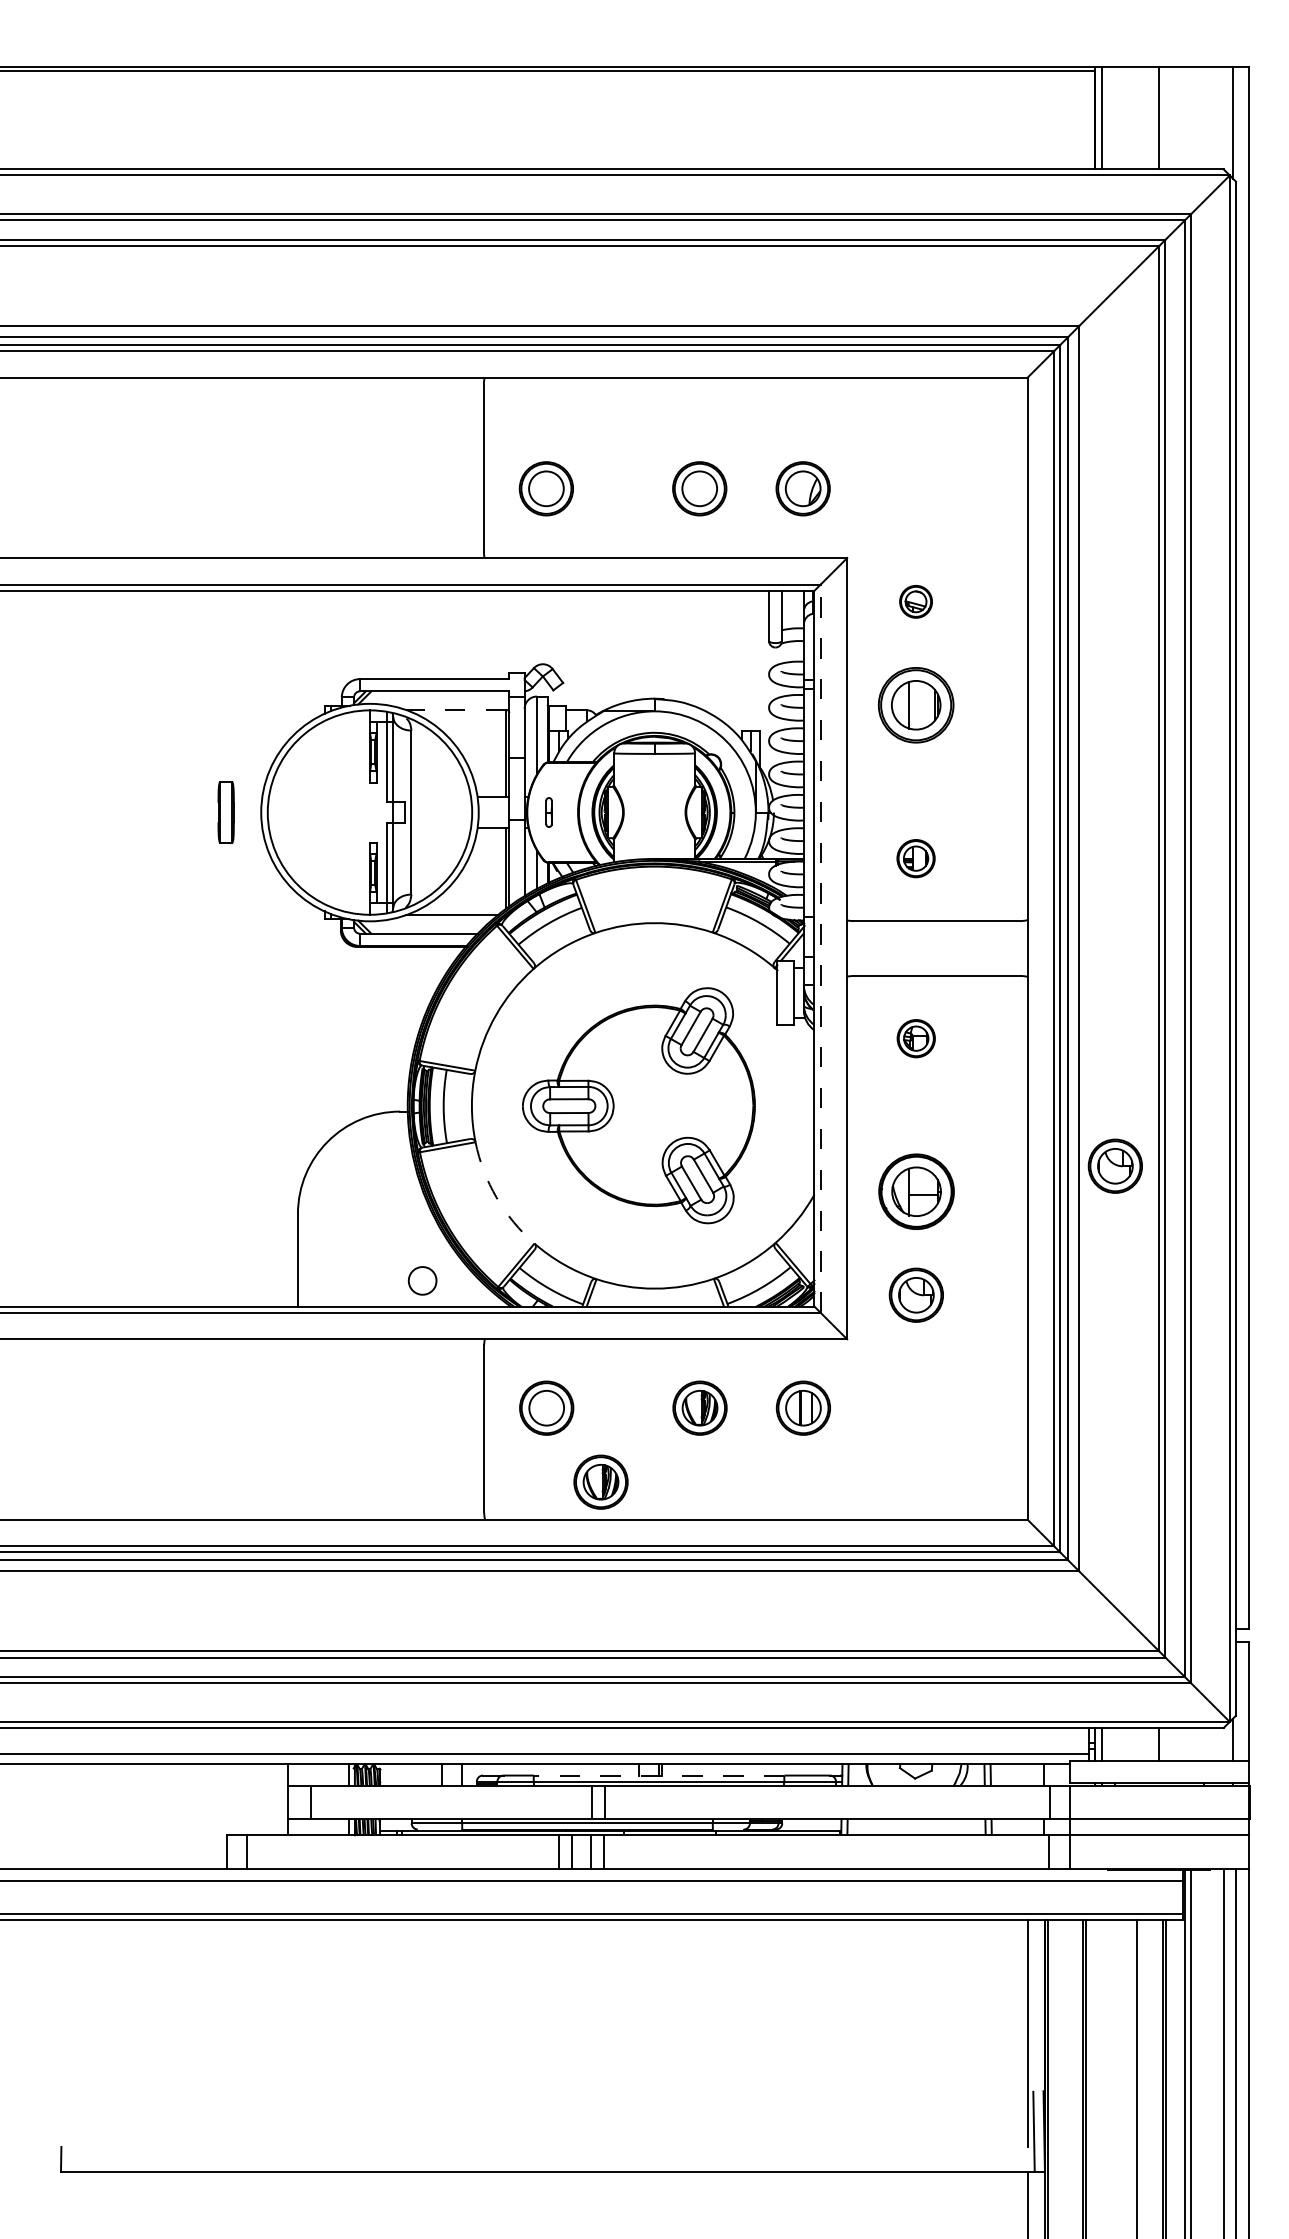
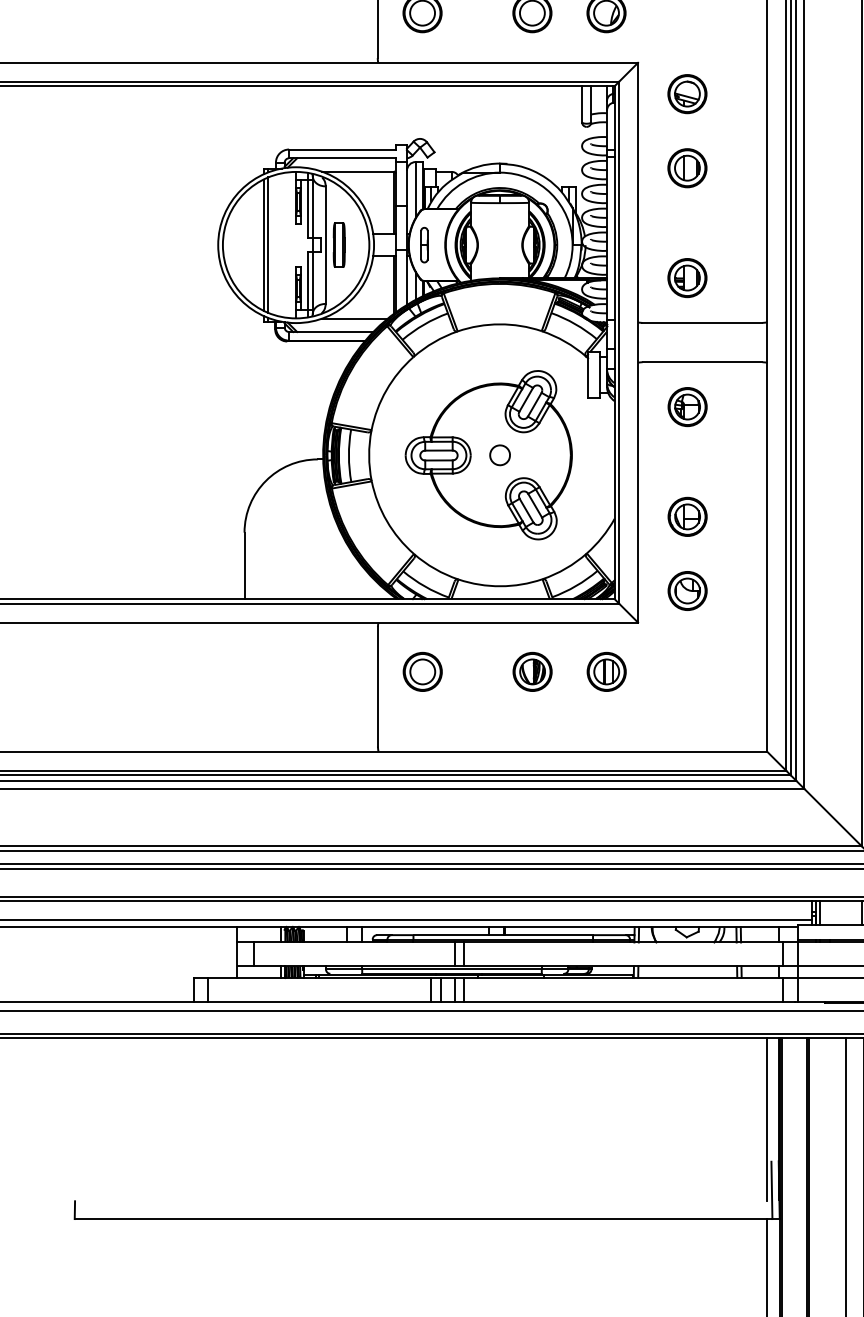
part: (915, 601) -> (687, 93), size x1.67
part: (915, 704) -> (687, 167), size x0.71
line: (455, 709) -> (357, 171), dashed -> solid
part: (225, 812) -> (338, 245), moved
line: (324, 812) -> (263, 245), added
line: (331, 812) -> (268, 245), added
part: (548, 812) -> (424, 245), size x1.67
part: (915, 858) -> (687, 278), size x1.43
line: (820, 948) -> (618, 342), dashed -> solid
part: (915, 1038) -> (687, 407), size x1.43
part: (1114, 1165) -> (829, 498), removed
part: (915, 1191) -> (687, 516), size x0.71
arc: (496, 1197) -> (386, 520), dashed -> solid
part: (422, 1280) -> (499, 455), moved
part: (600, 1481) -> (461, 724), removed
line: (658, 1775) -> (502, 935), dashed -> solid

